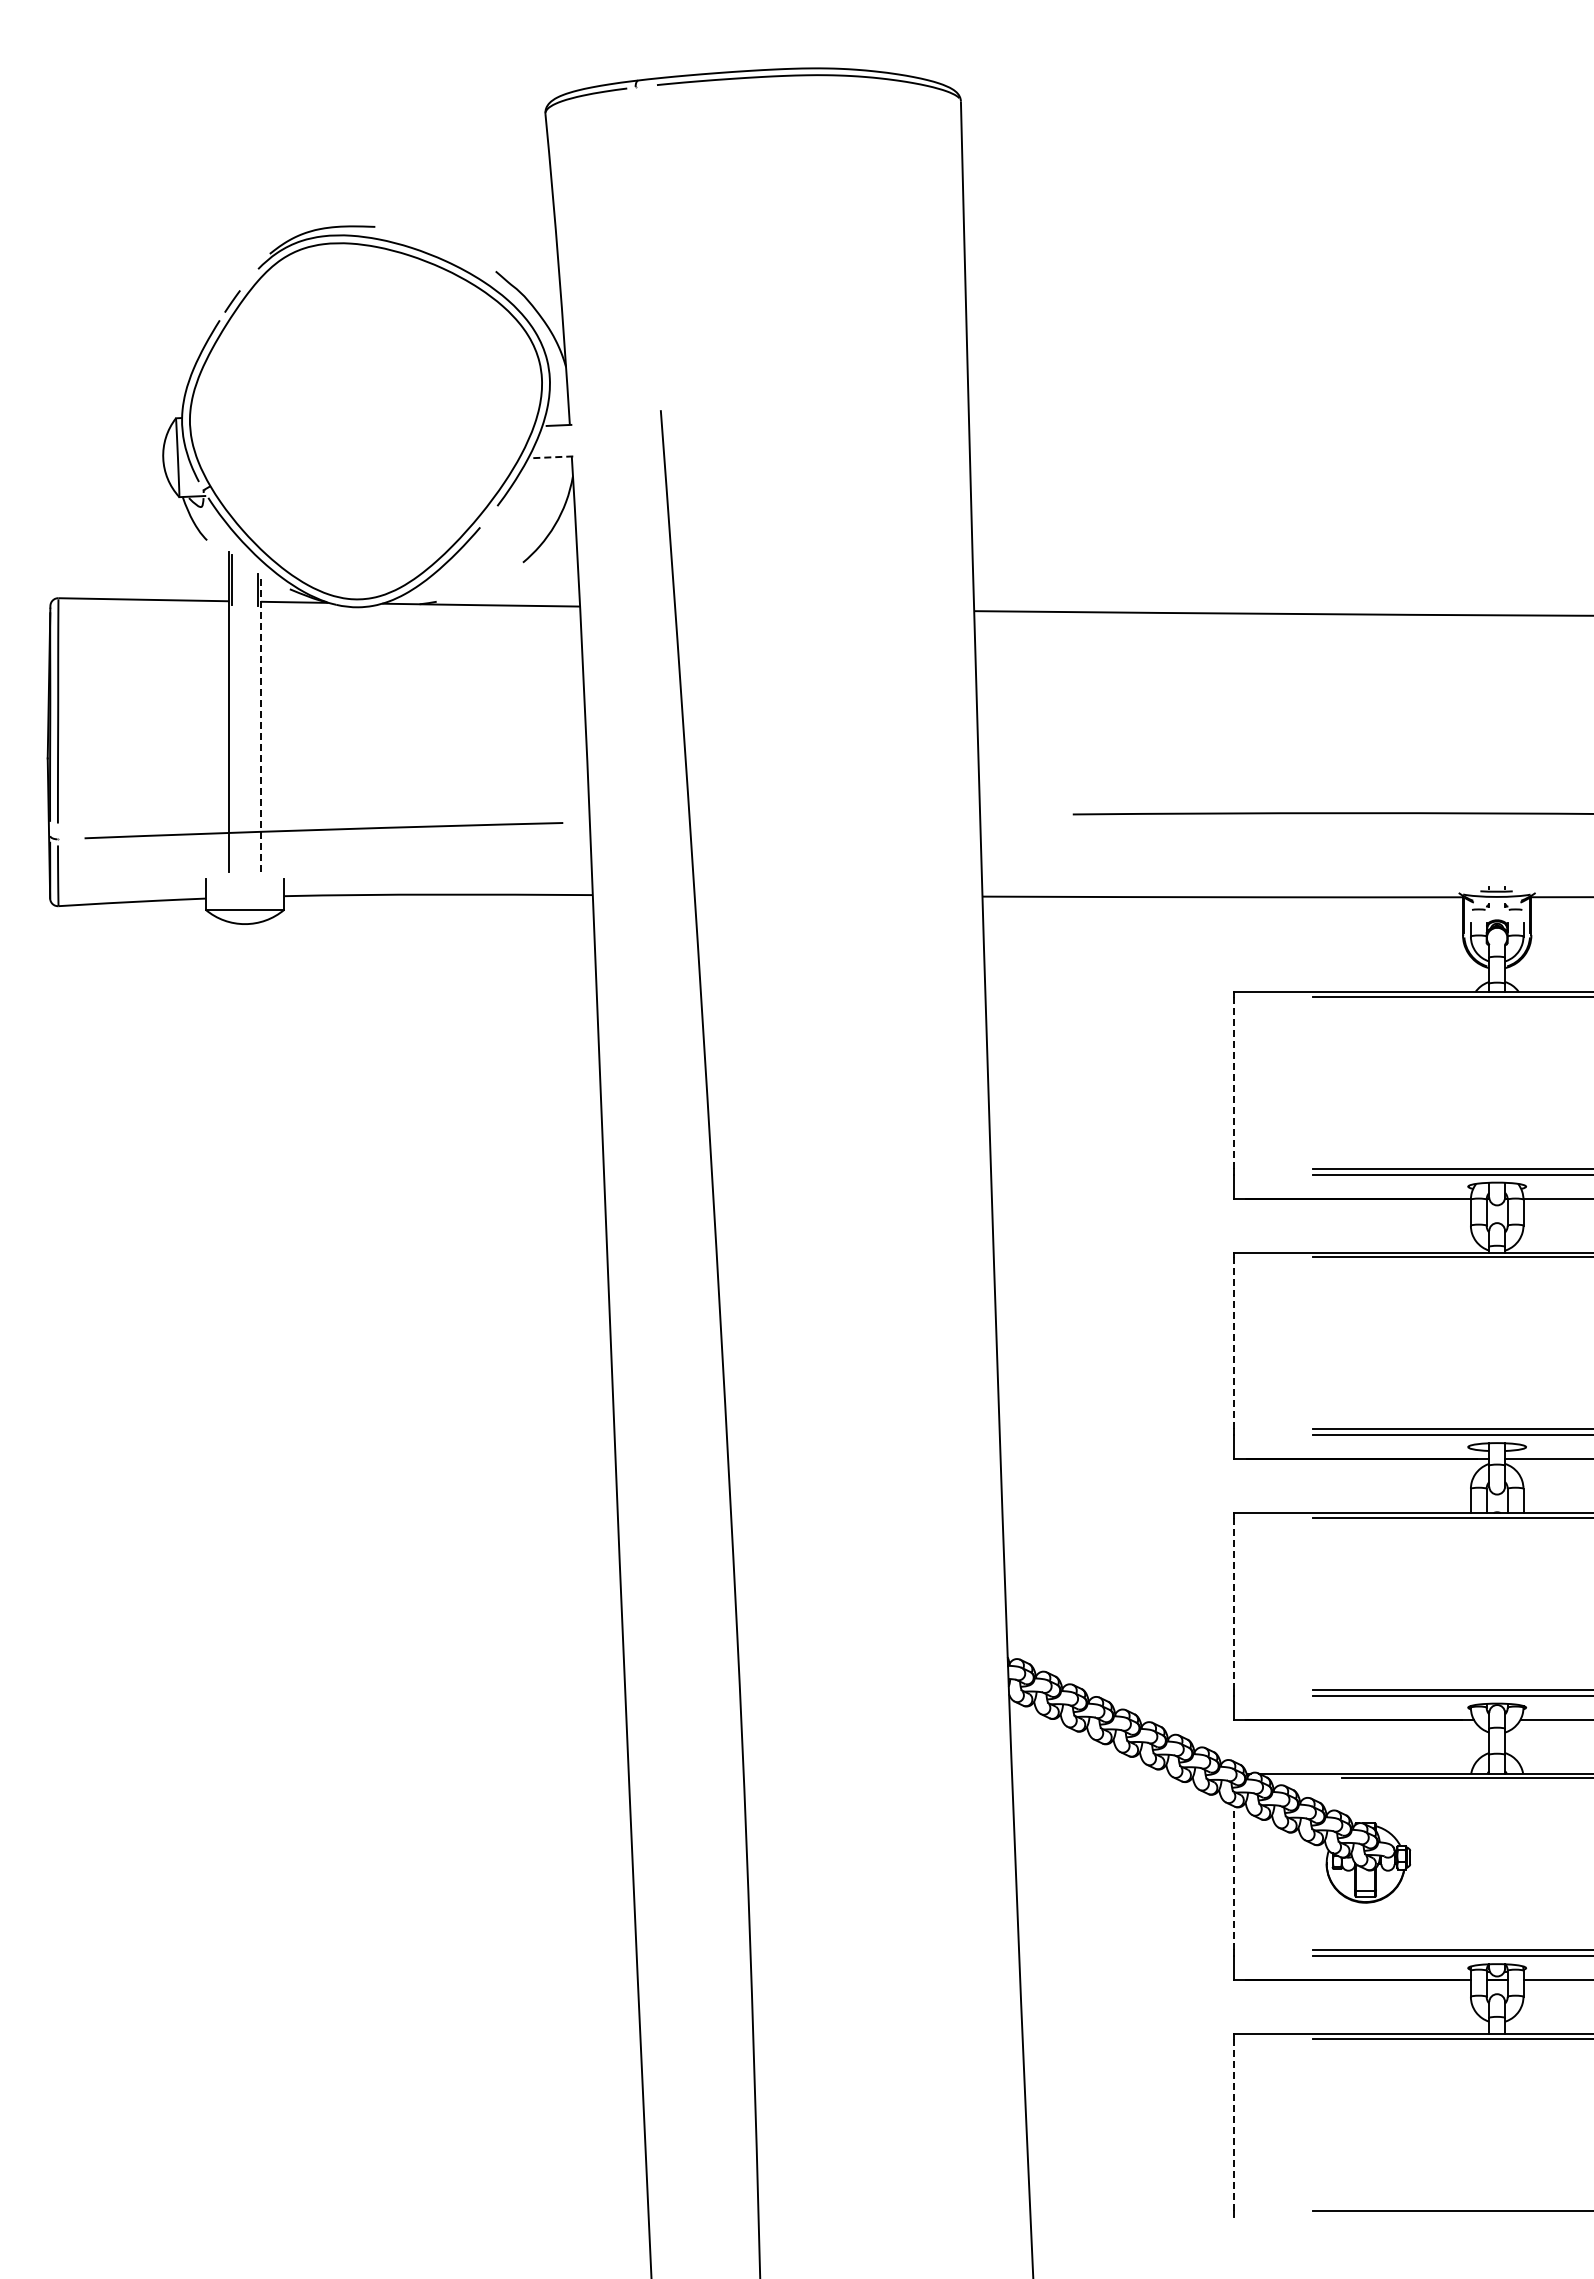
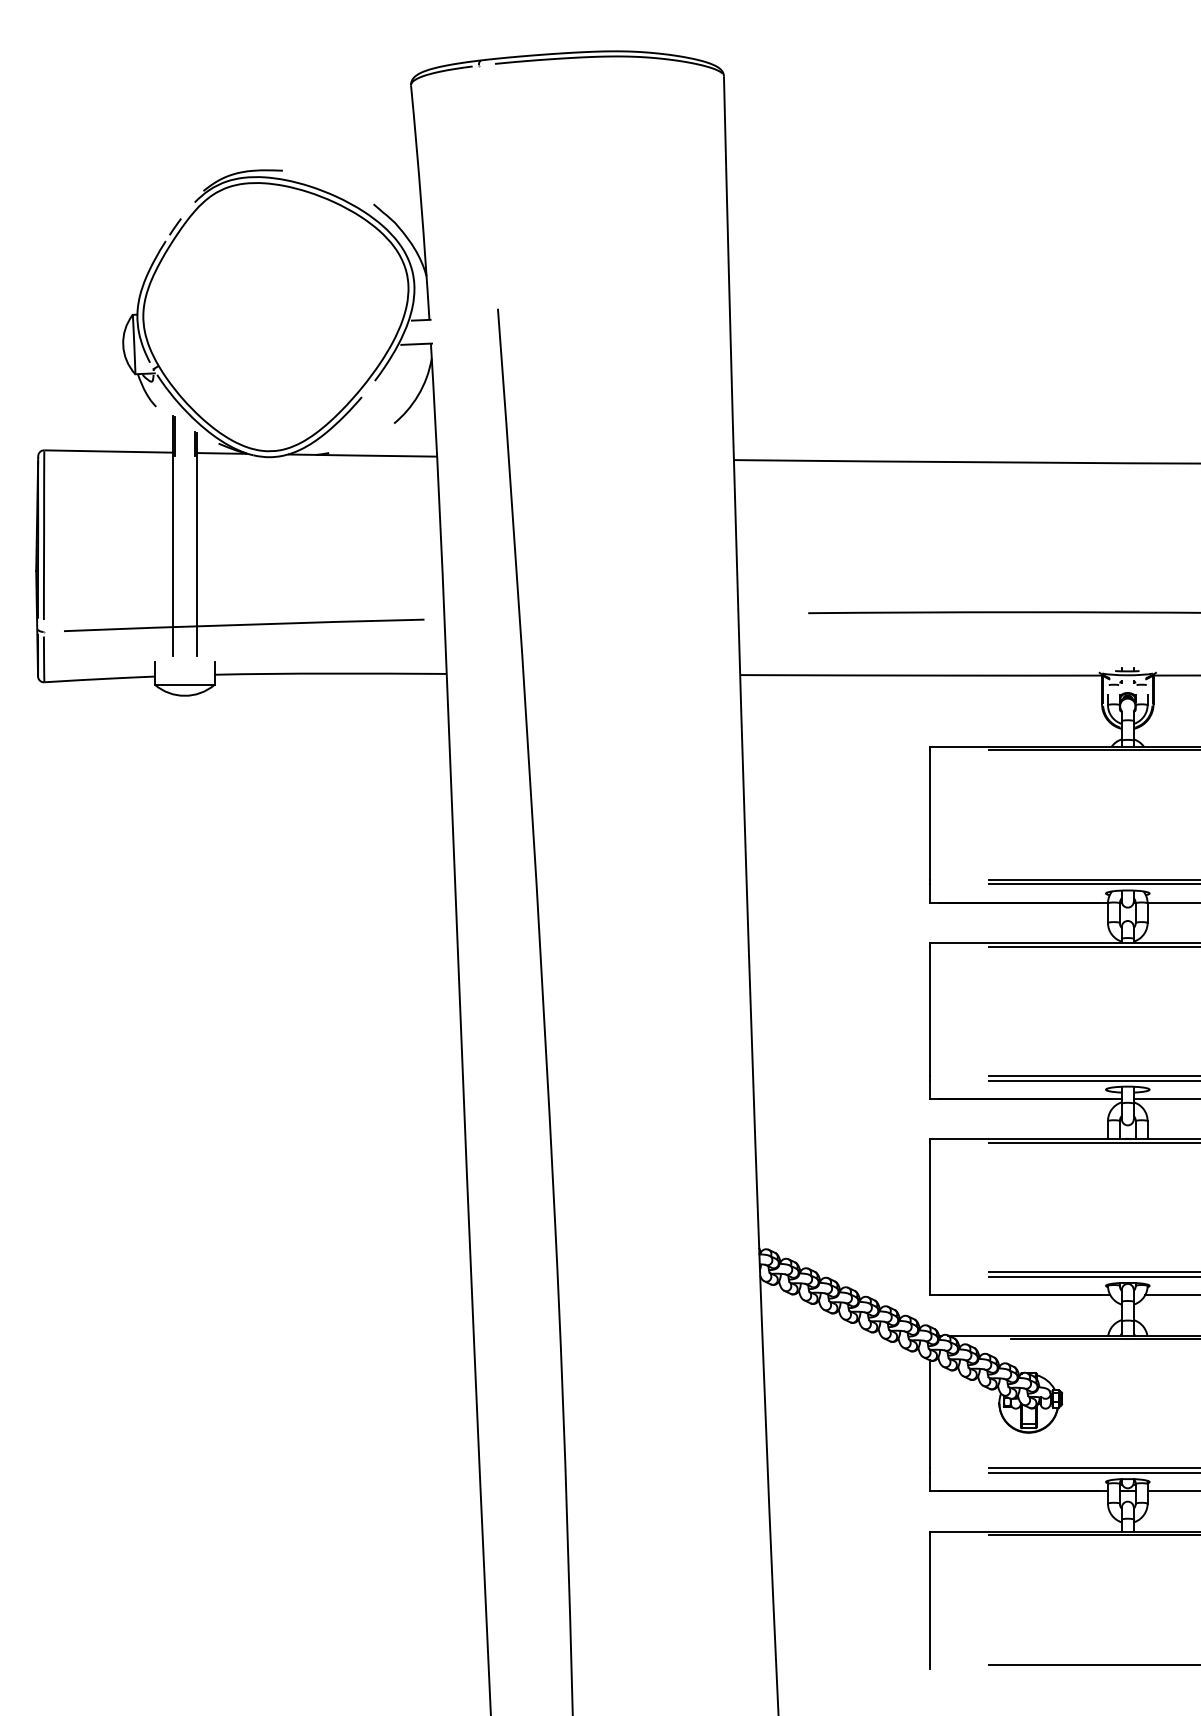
line: (552, 457) -> (416, 344), dashed -> solid
line: (260, 722) -> (196, 543), dashed -> solid
line: (1234, 1082) -> (929, 815), dashed -> solid
line: (1234, 1343) -> (929, 1011), dashed -> solid
line: (1234, 1603) -> (929, 1207), dashed -> solid
line: (1234, 1878) -> (929, 1414), dashed -> solid
line: (1234, 2124) -> (929, 1599), dashed -> solid

